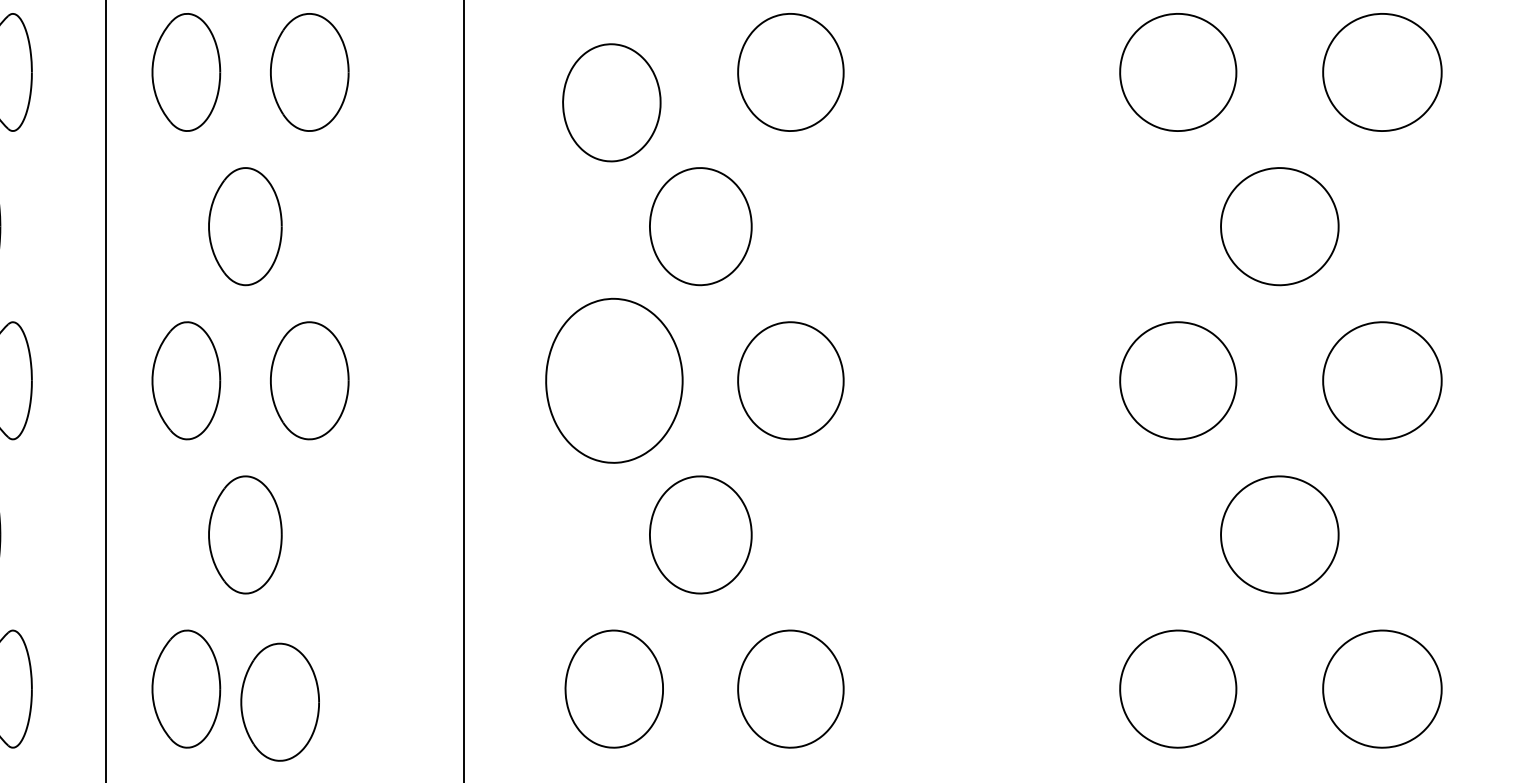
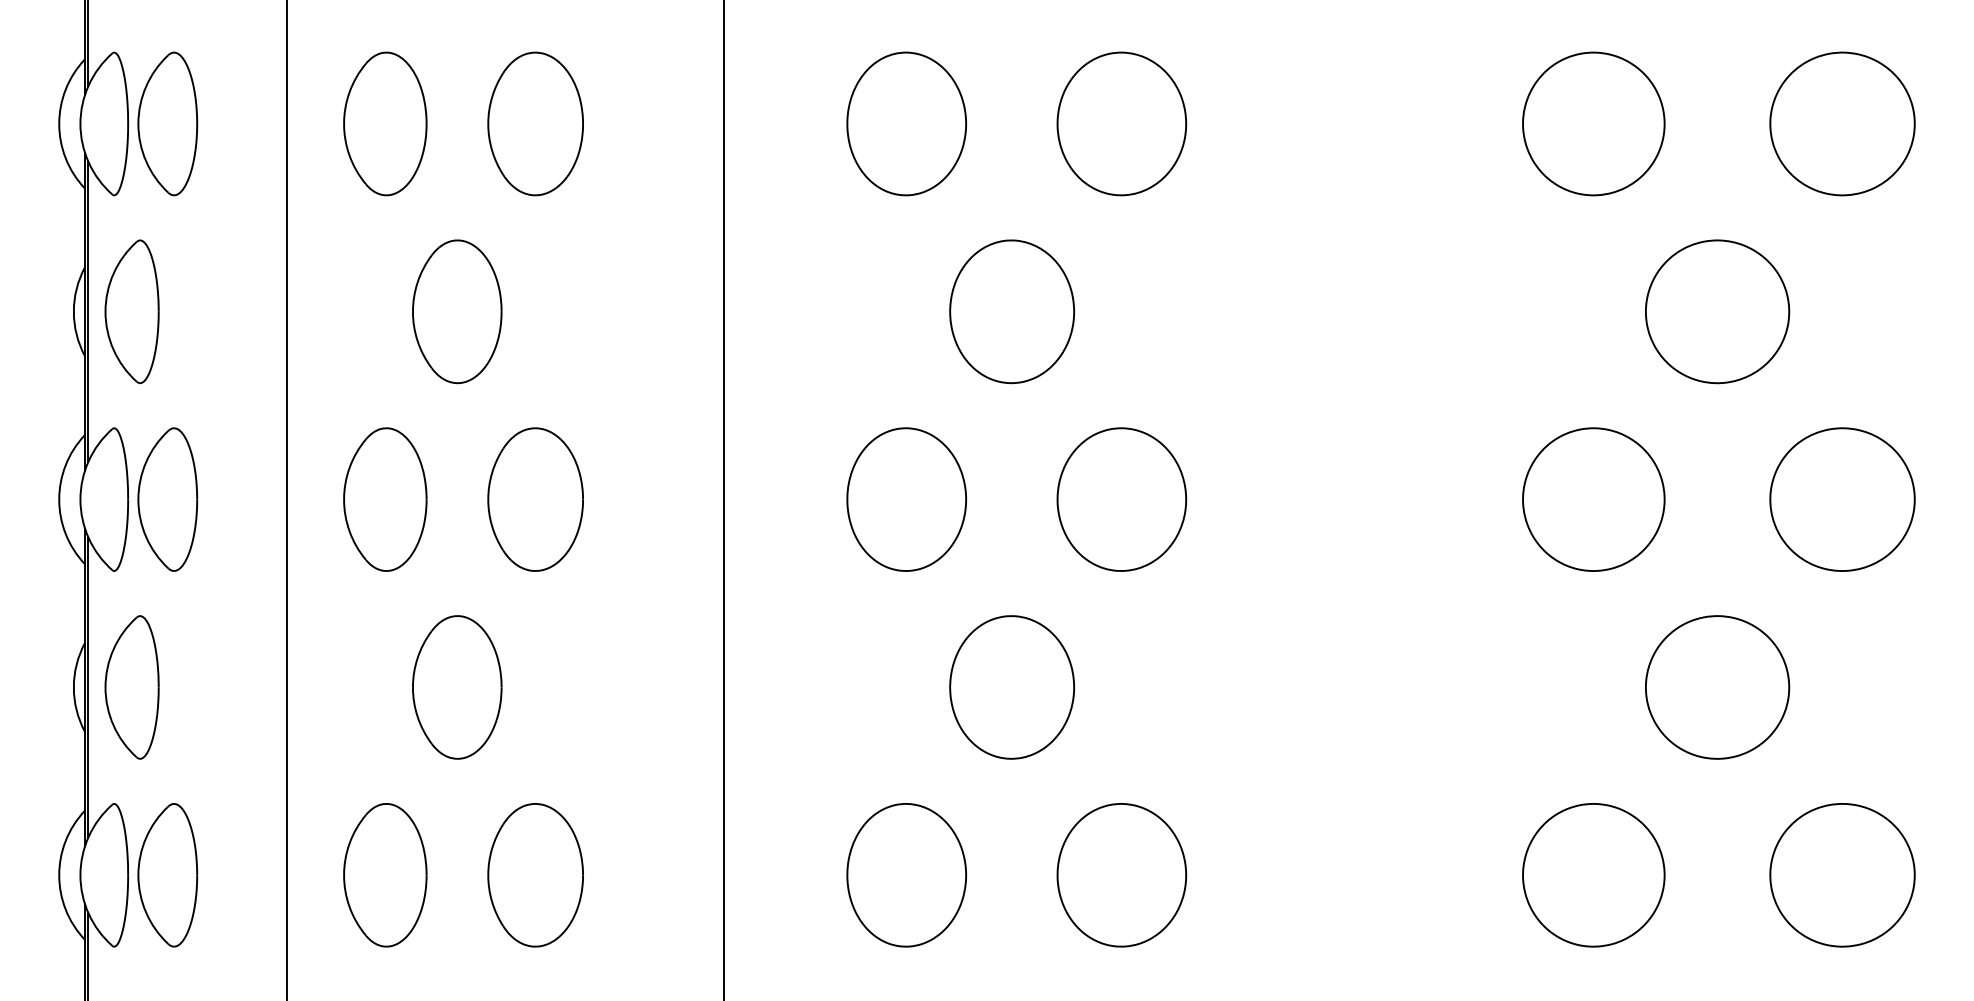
part: (611, 102) -> (906, 123), moved
part: (614, 380) -> (906, 499), size x0.71
part: (280, 702) -> (535, 875), moved

